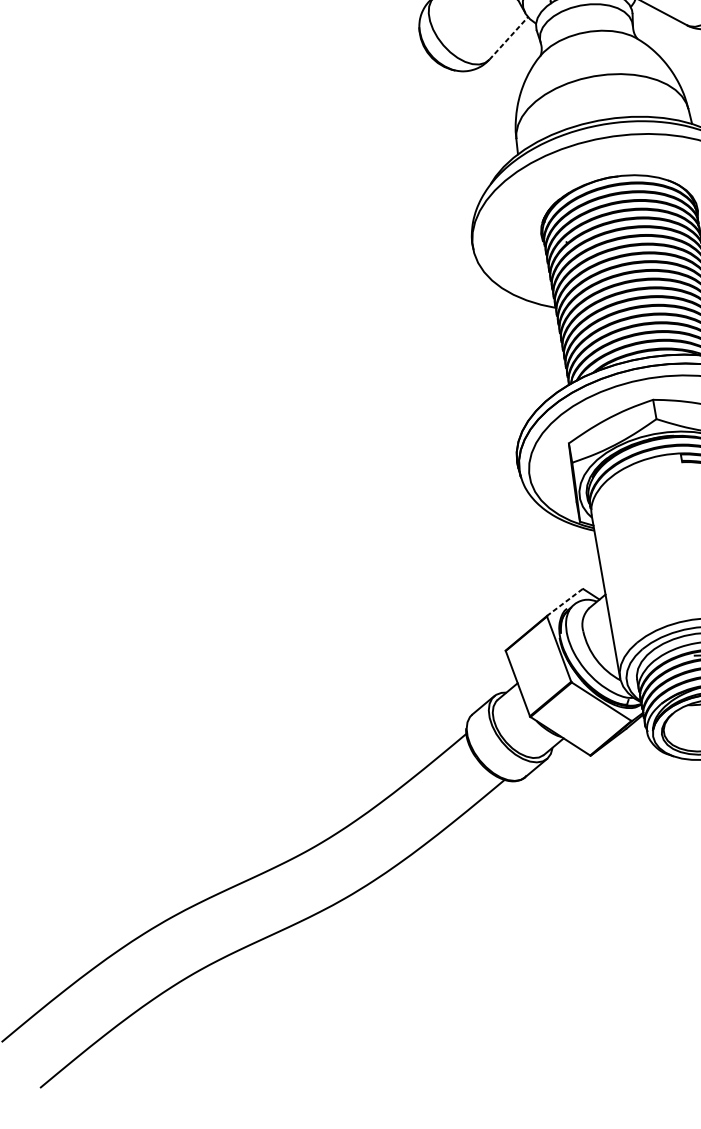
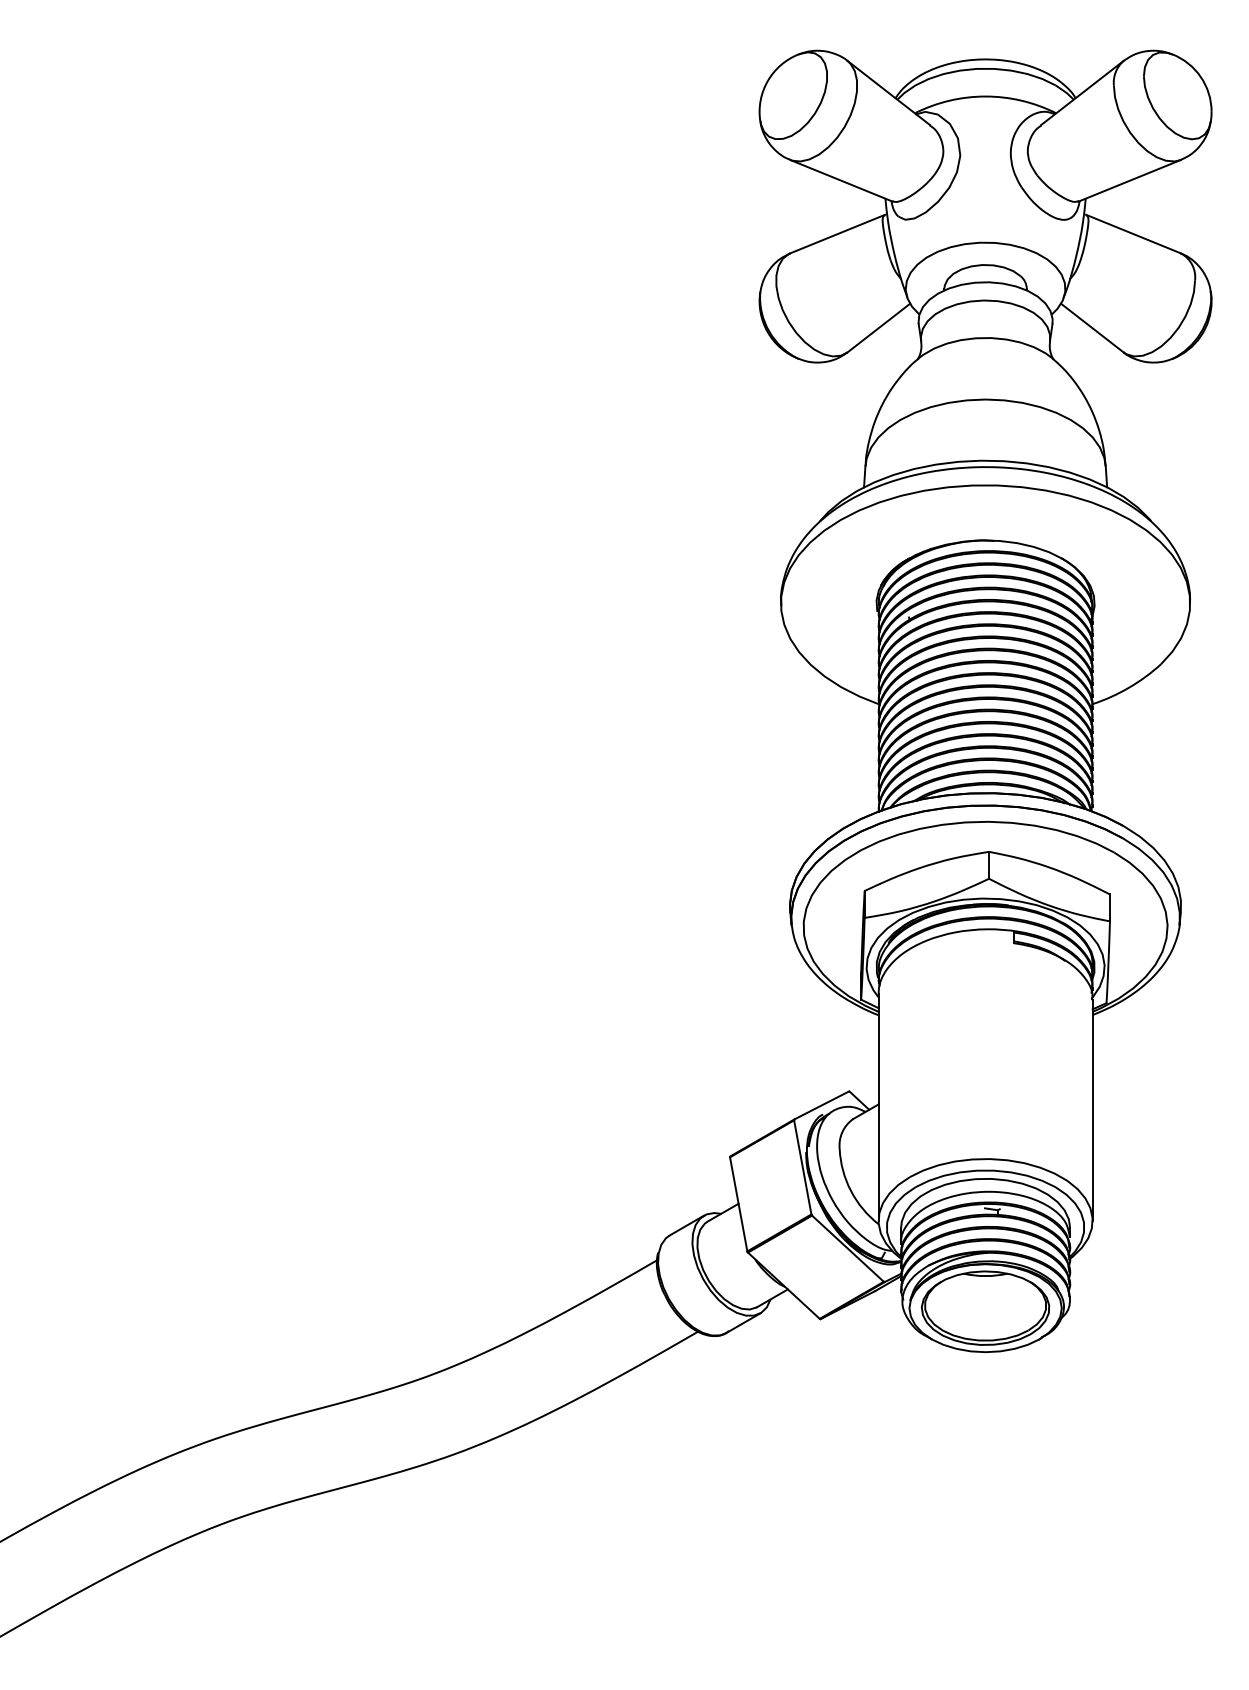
line: (508, 38) -> (878, 328), dashed -> solid
line: (564, 602) -> (821, 1105), dashed -> solid

